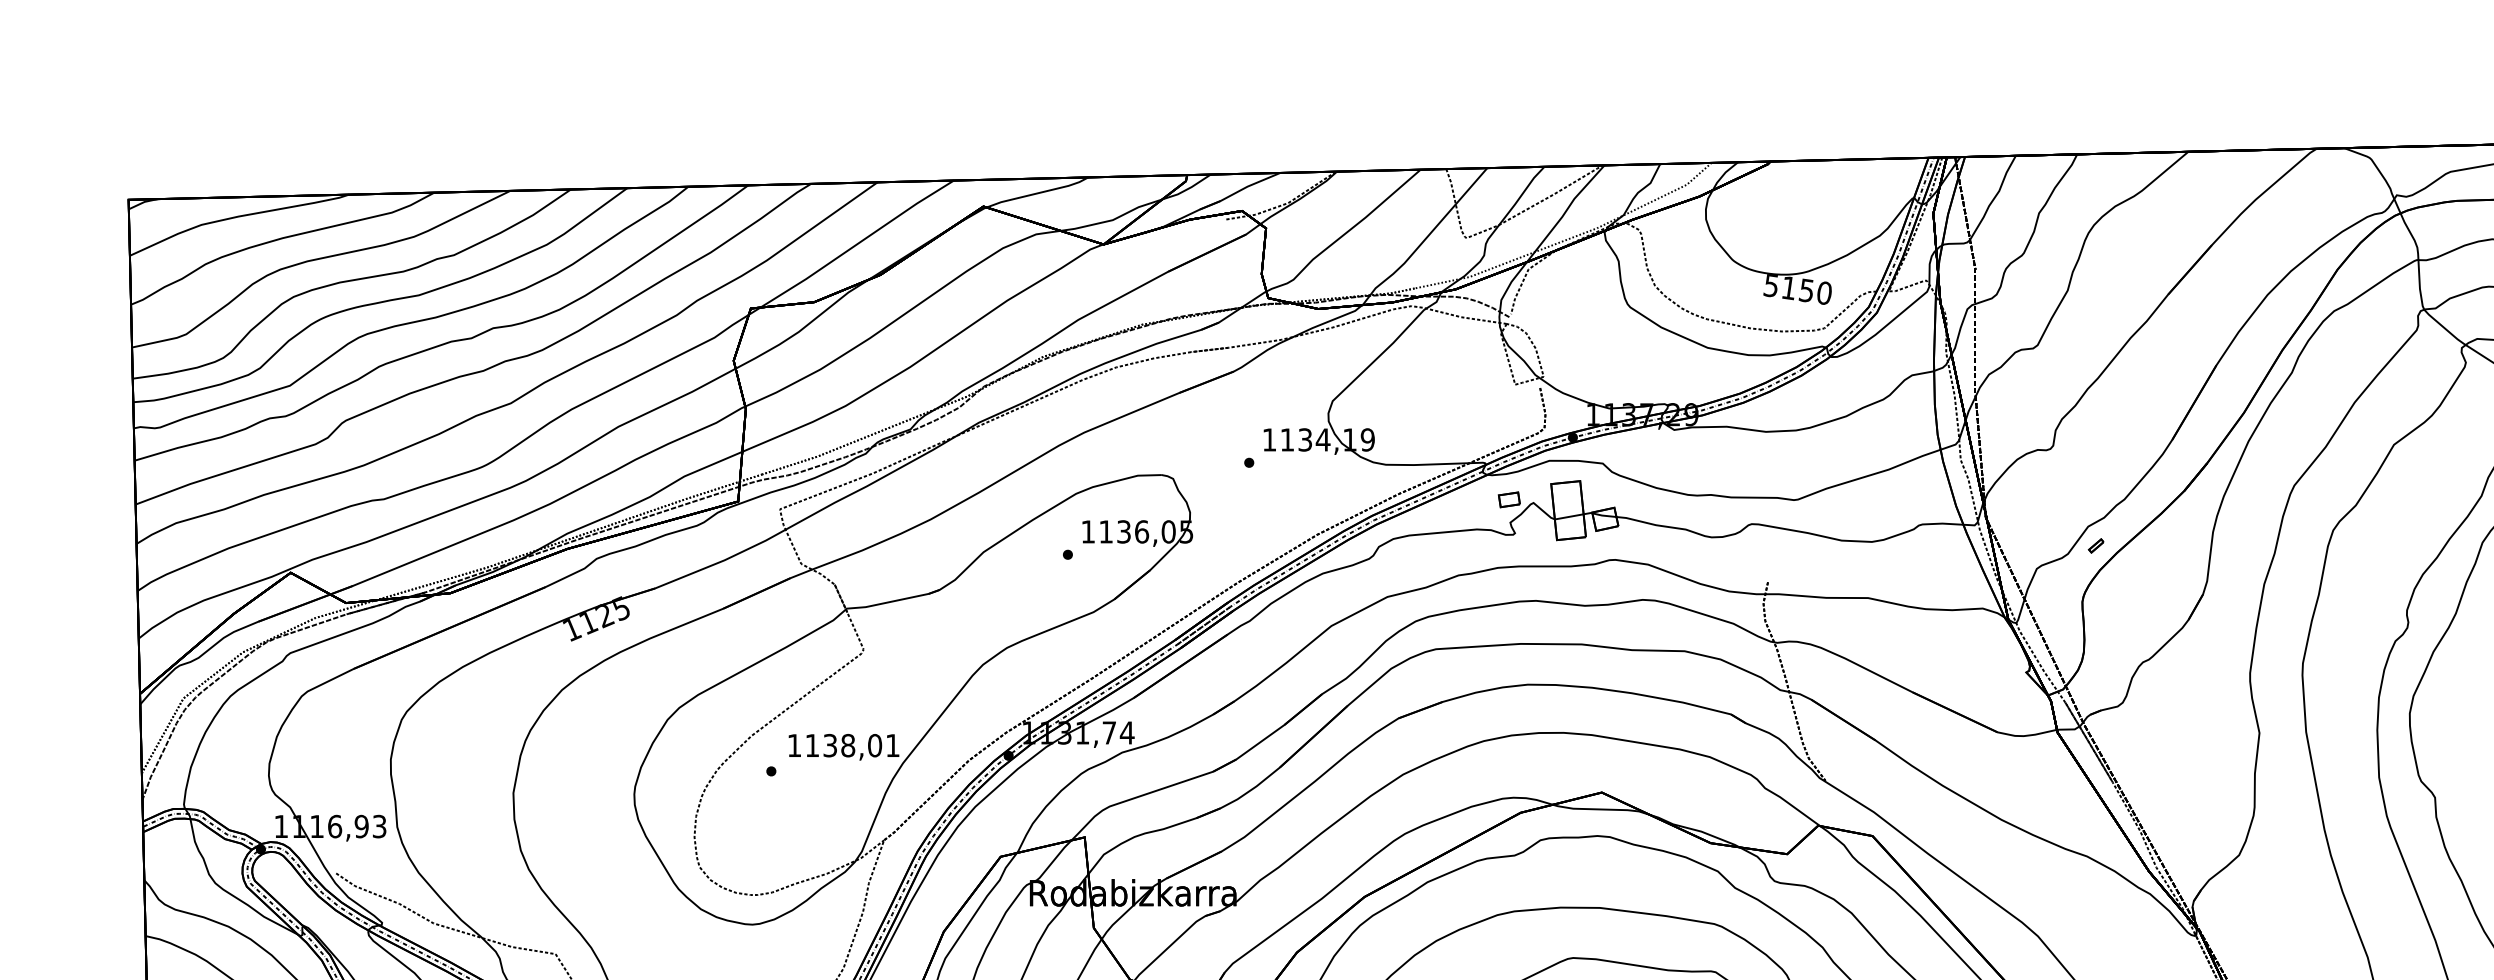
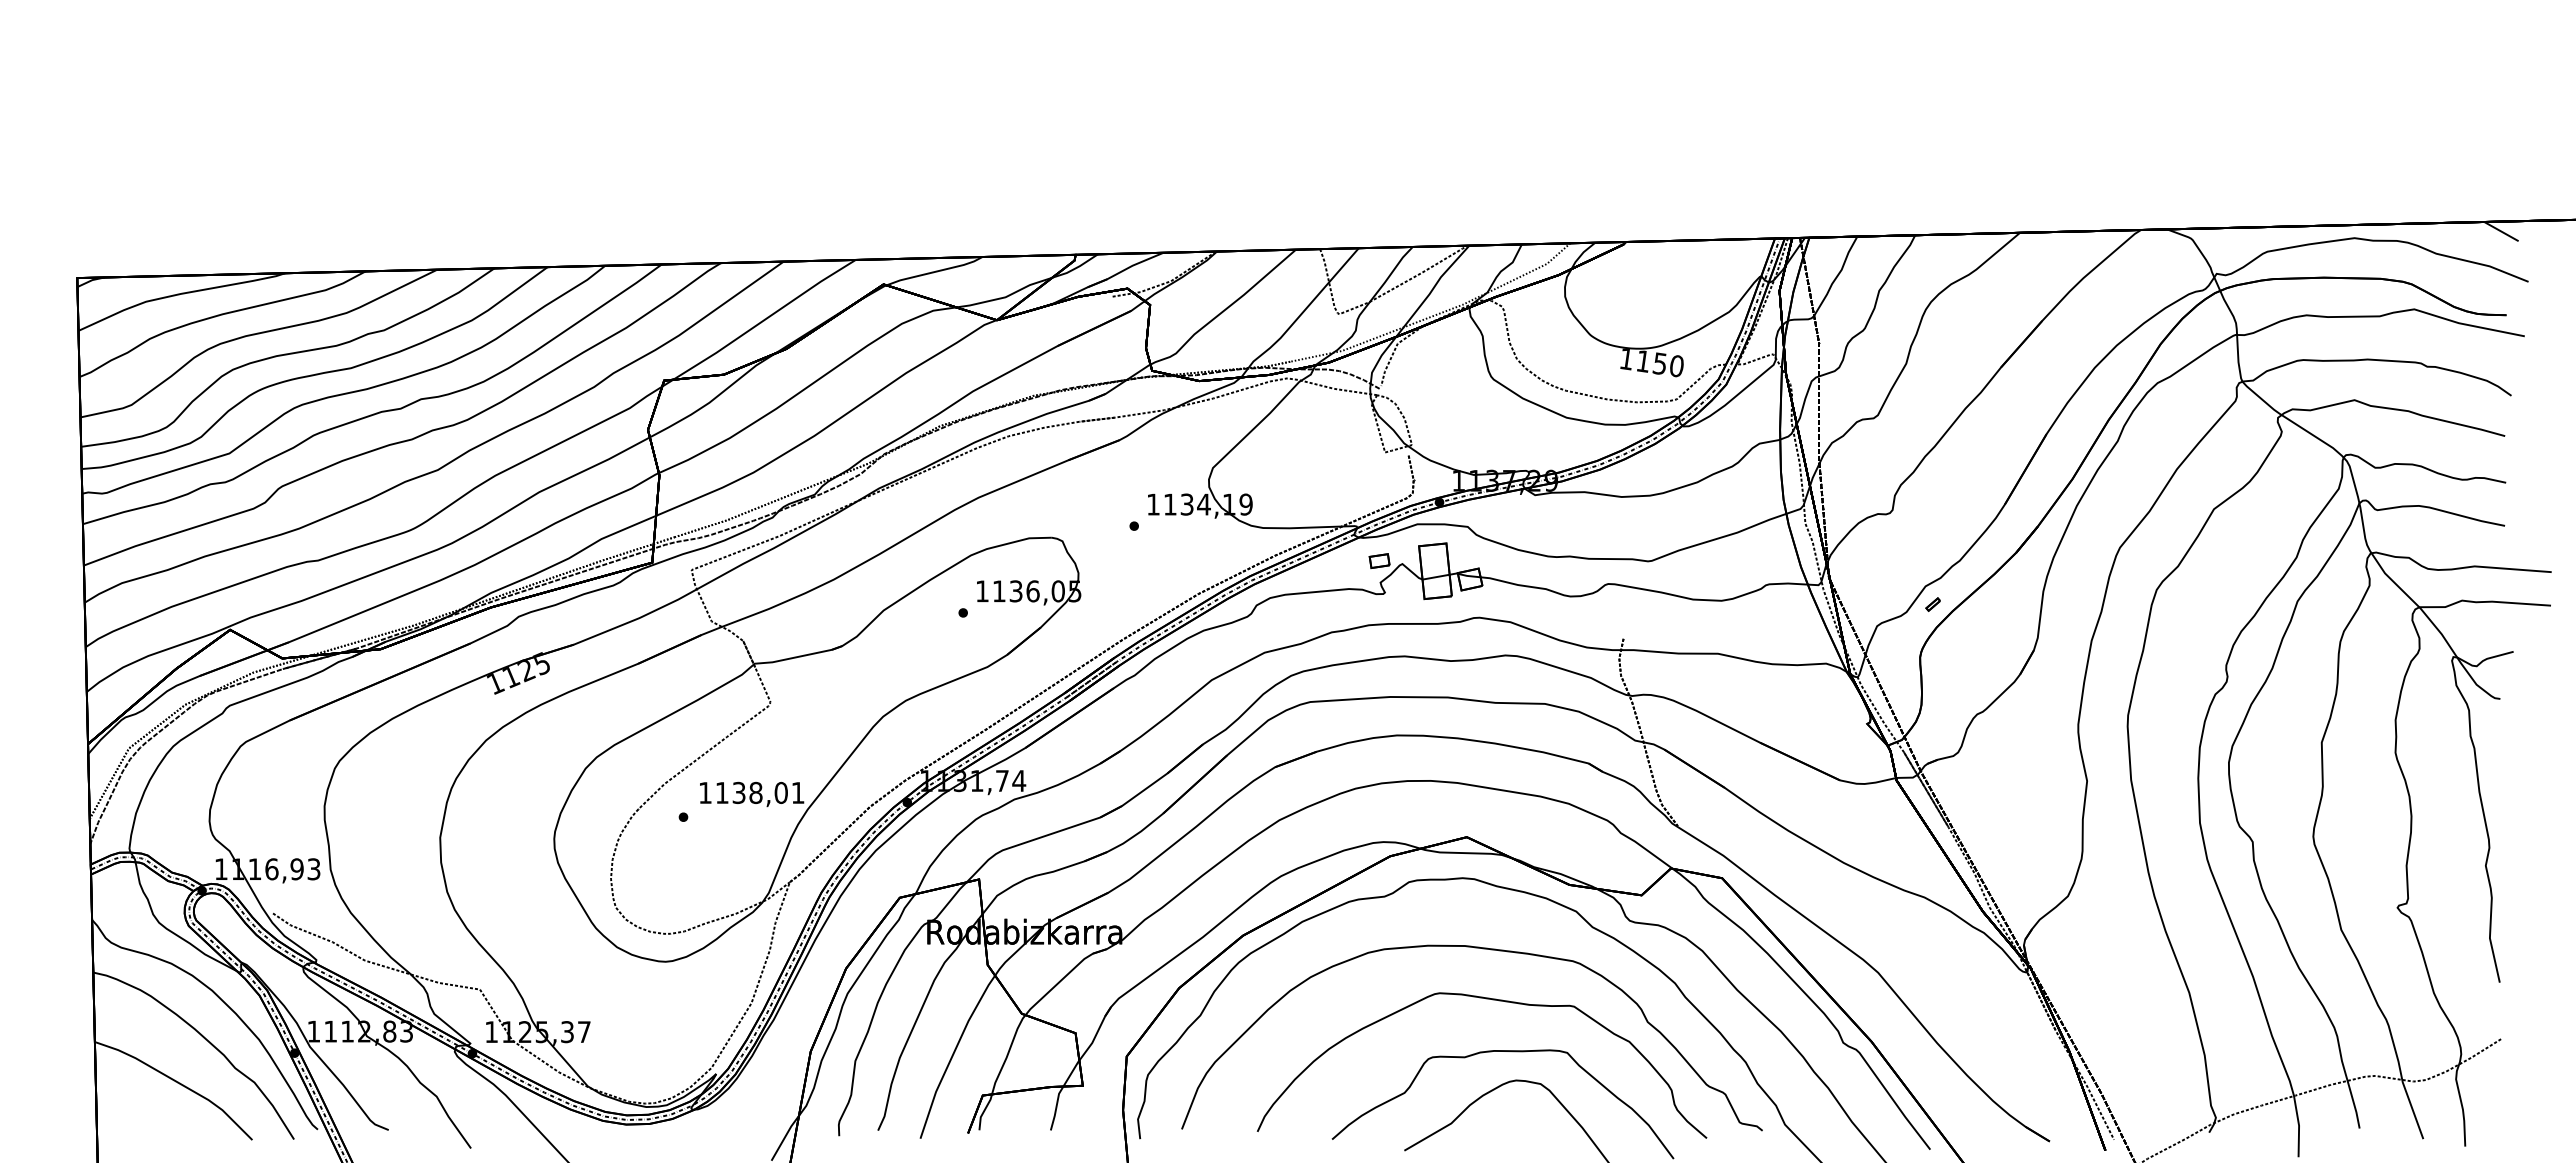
text: (1770, 286) -> (1625, 359), 5150 -> 1150

